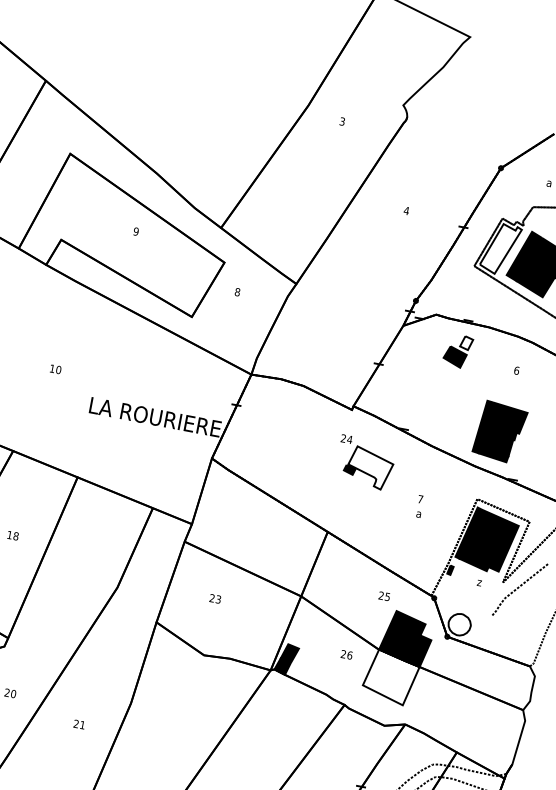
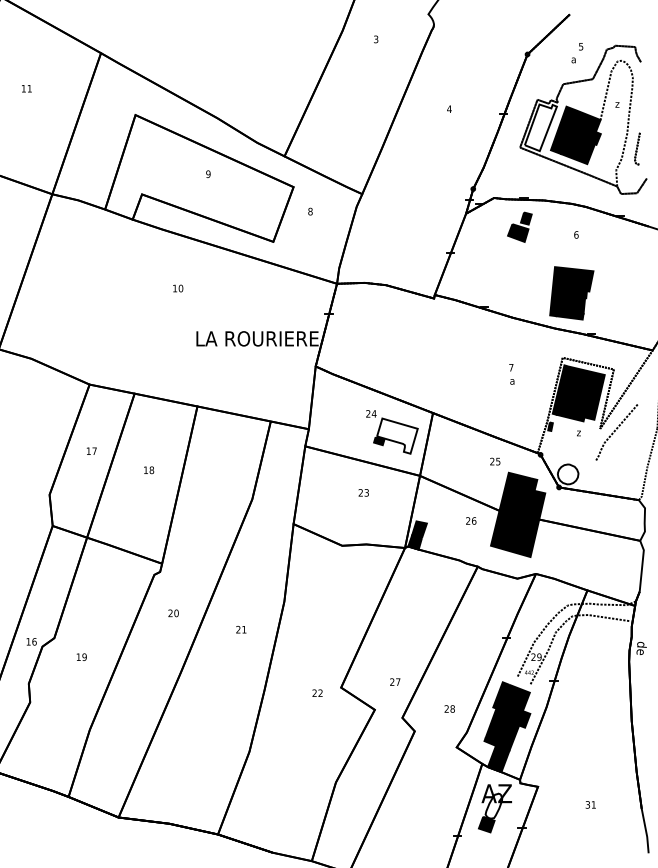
fill: (465, 342) -> (525, 218), added
text: (56, 369) -> (178, 288), moved
part: (365, 463) -> (392, 432), moved
text: (215, 598) -> (363, 492), moved
fill: (391, 677) -> (515, 533), added

